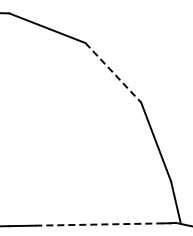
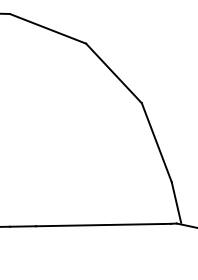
line: (112, 72) -> (113, 73), dashed -> solid
line: (98, 224) -> (99, 225), dashed -> solid

